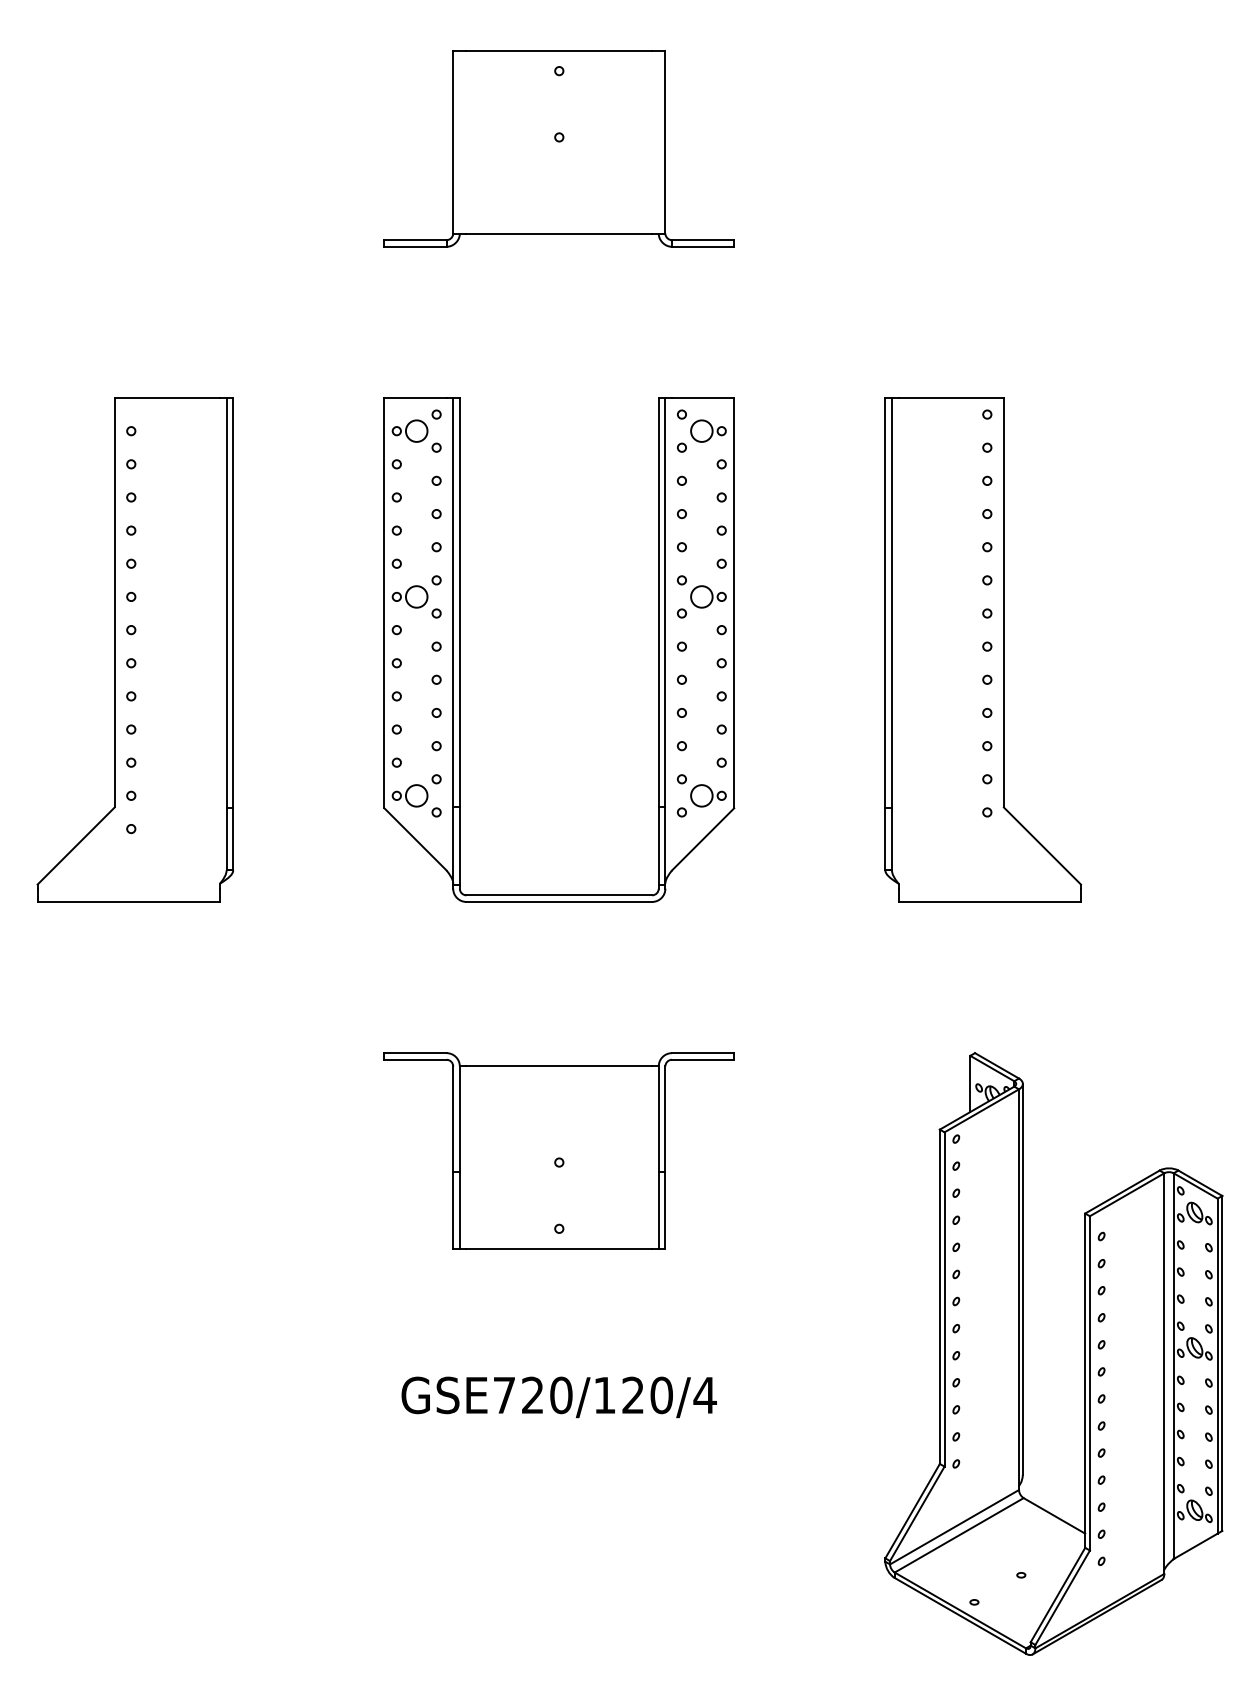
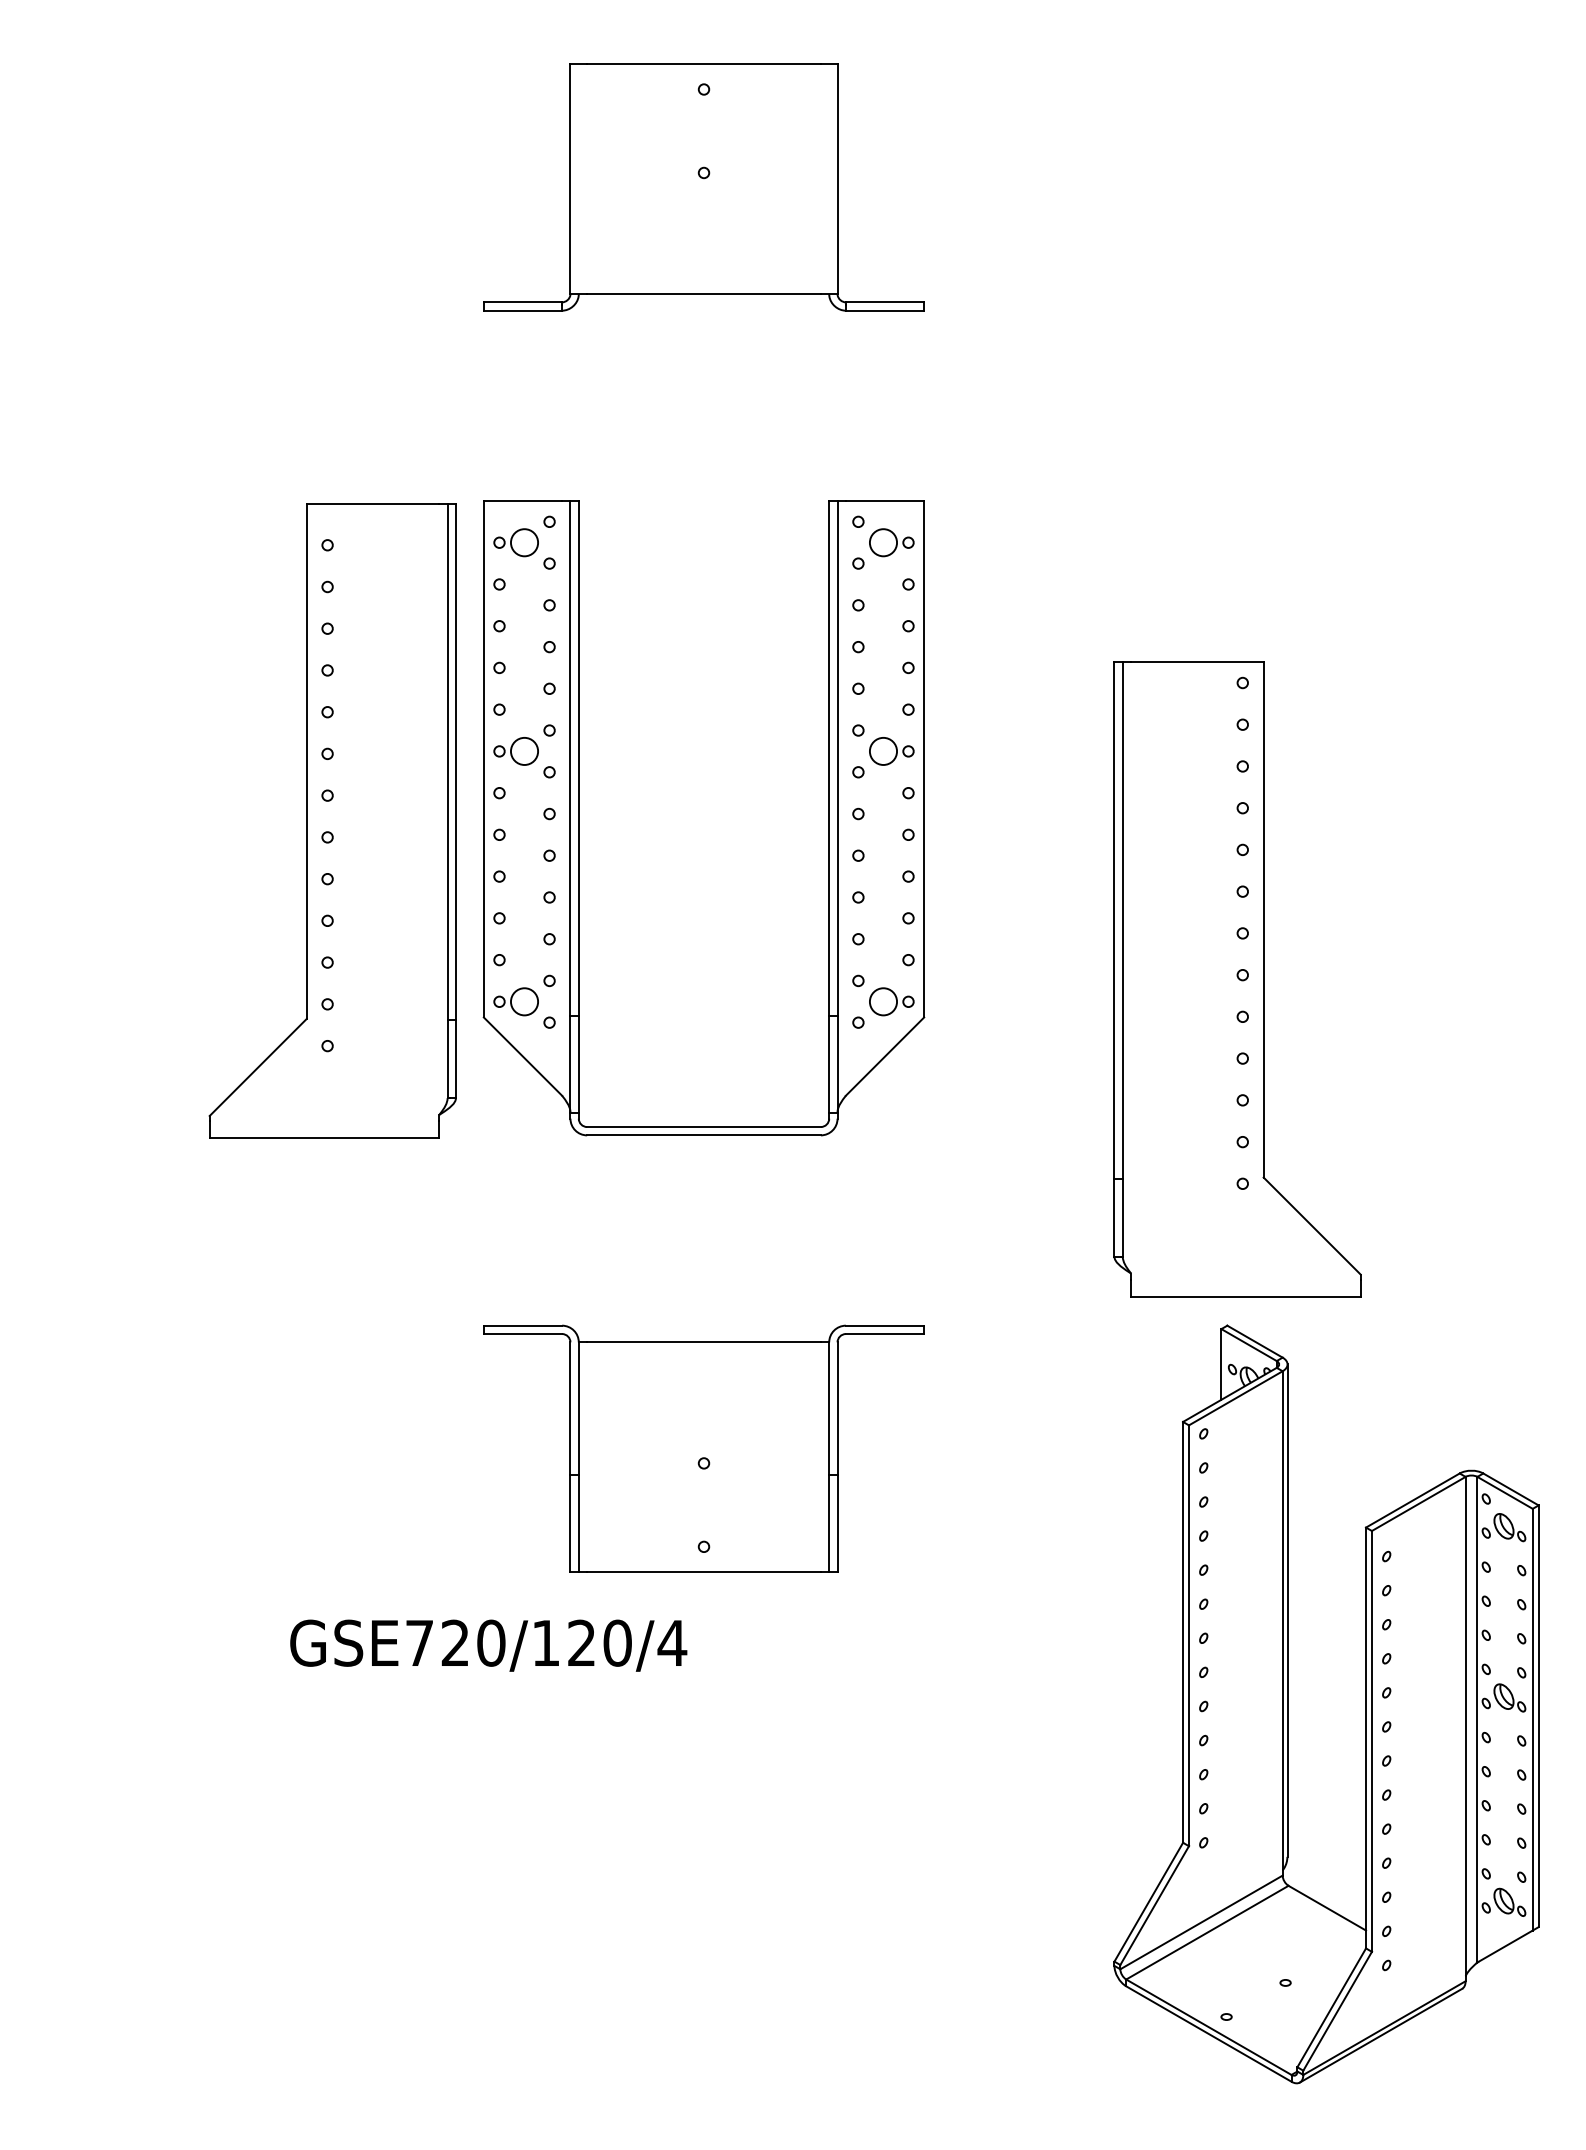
part: (134, 649) -> (331, 820), moved
part: (983, 649) -> (1237, 978), moved
text: (558, 1397) -> (487, 1645), moved

